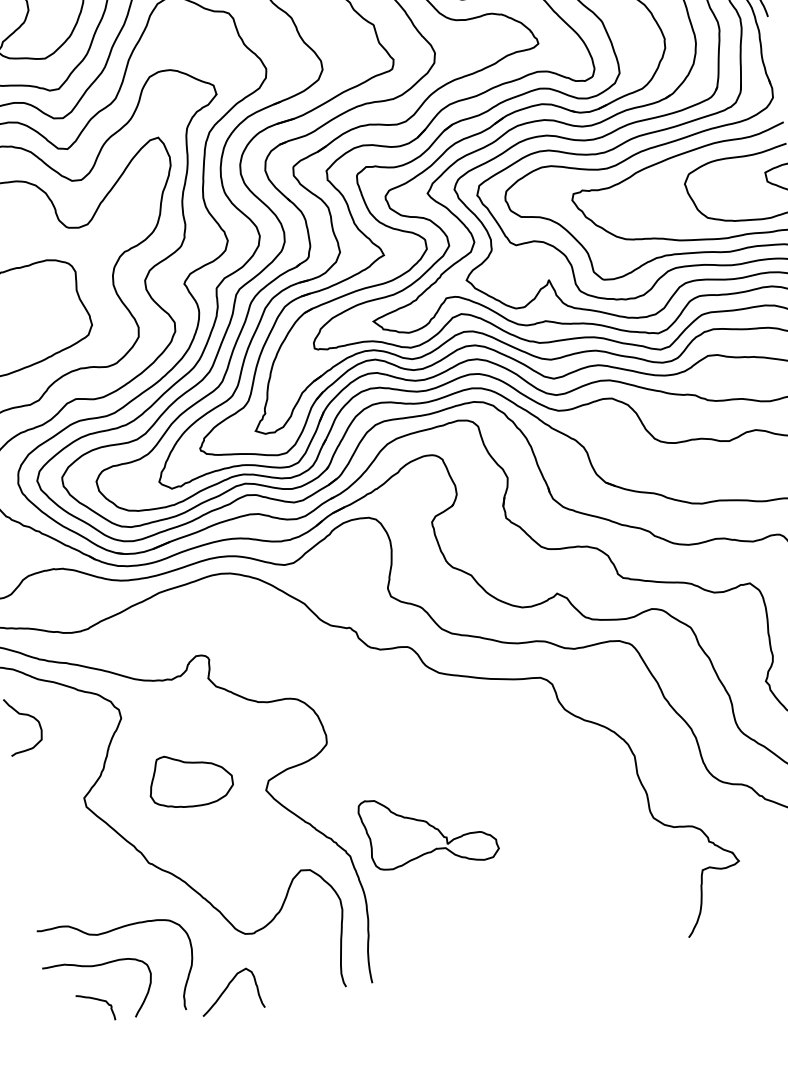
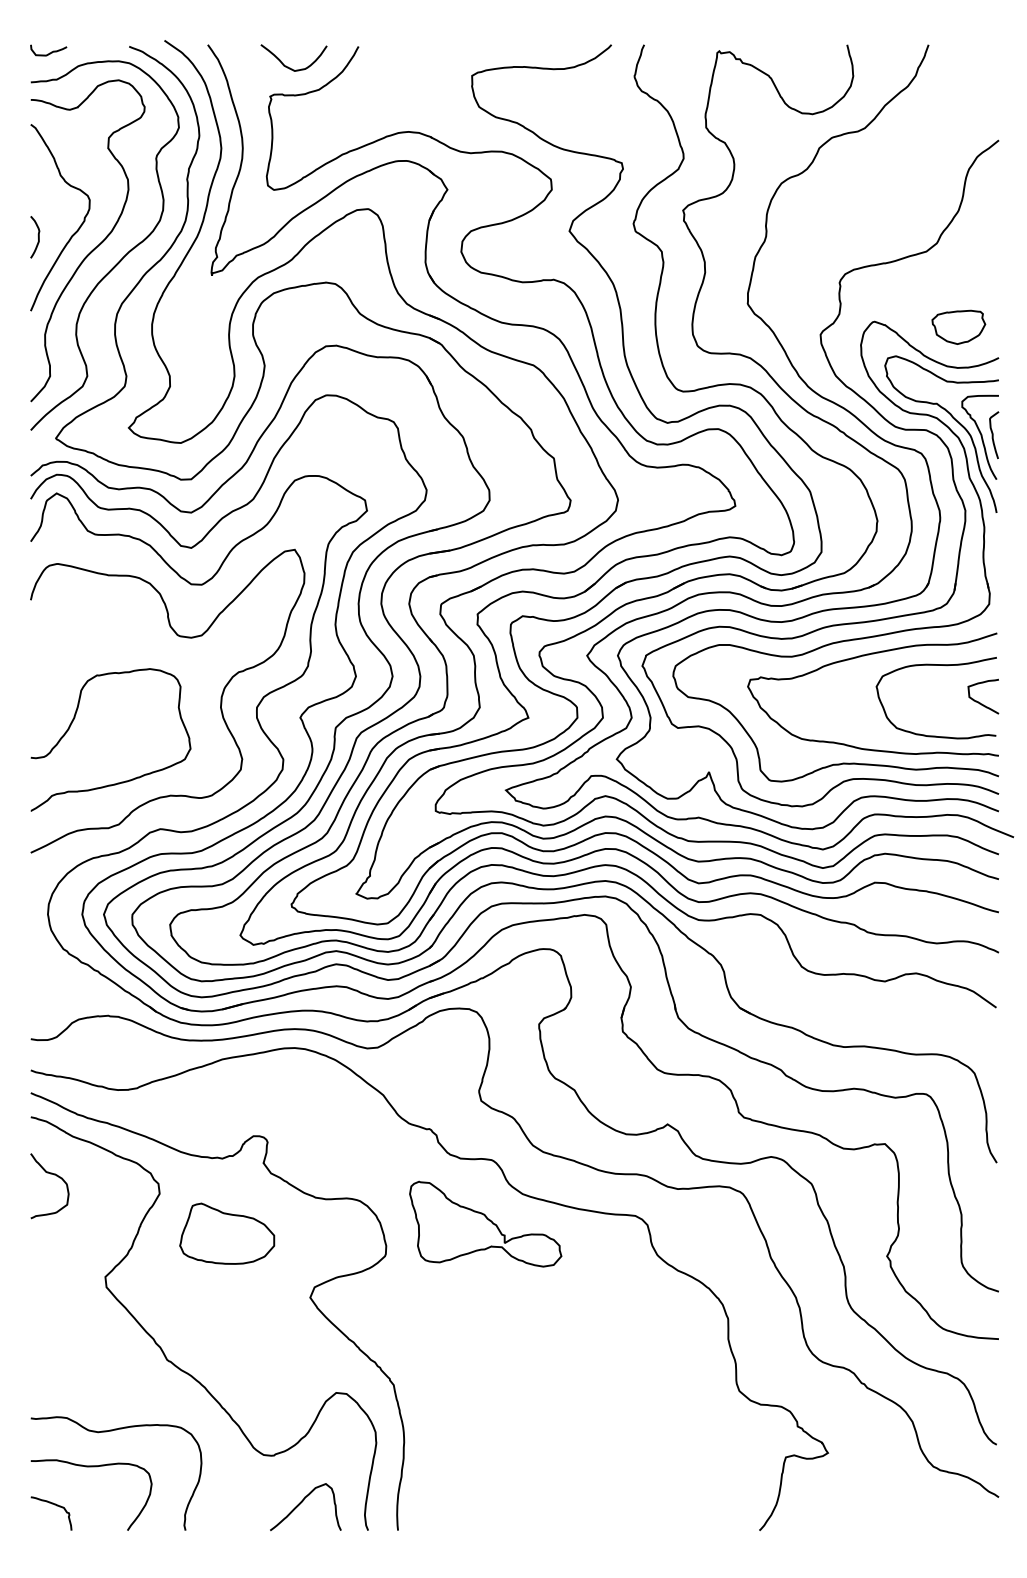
part: (190, 779) -> (227, 1233), moved
part: (428, 829) -> (485, 1223), moved
curve: (227, 988) -> (301, 1503), moved
curve: (97, 1000) -> (54, 1505), moved

